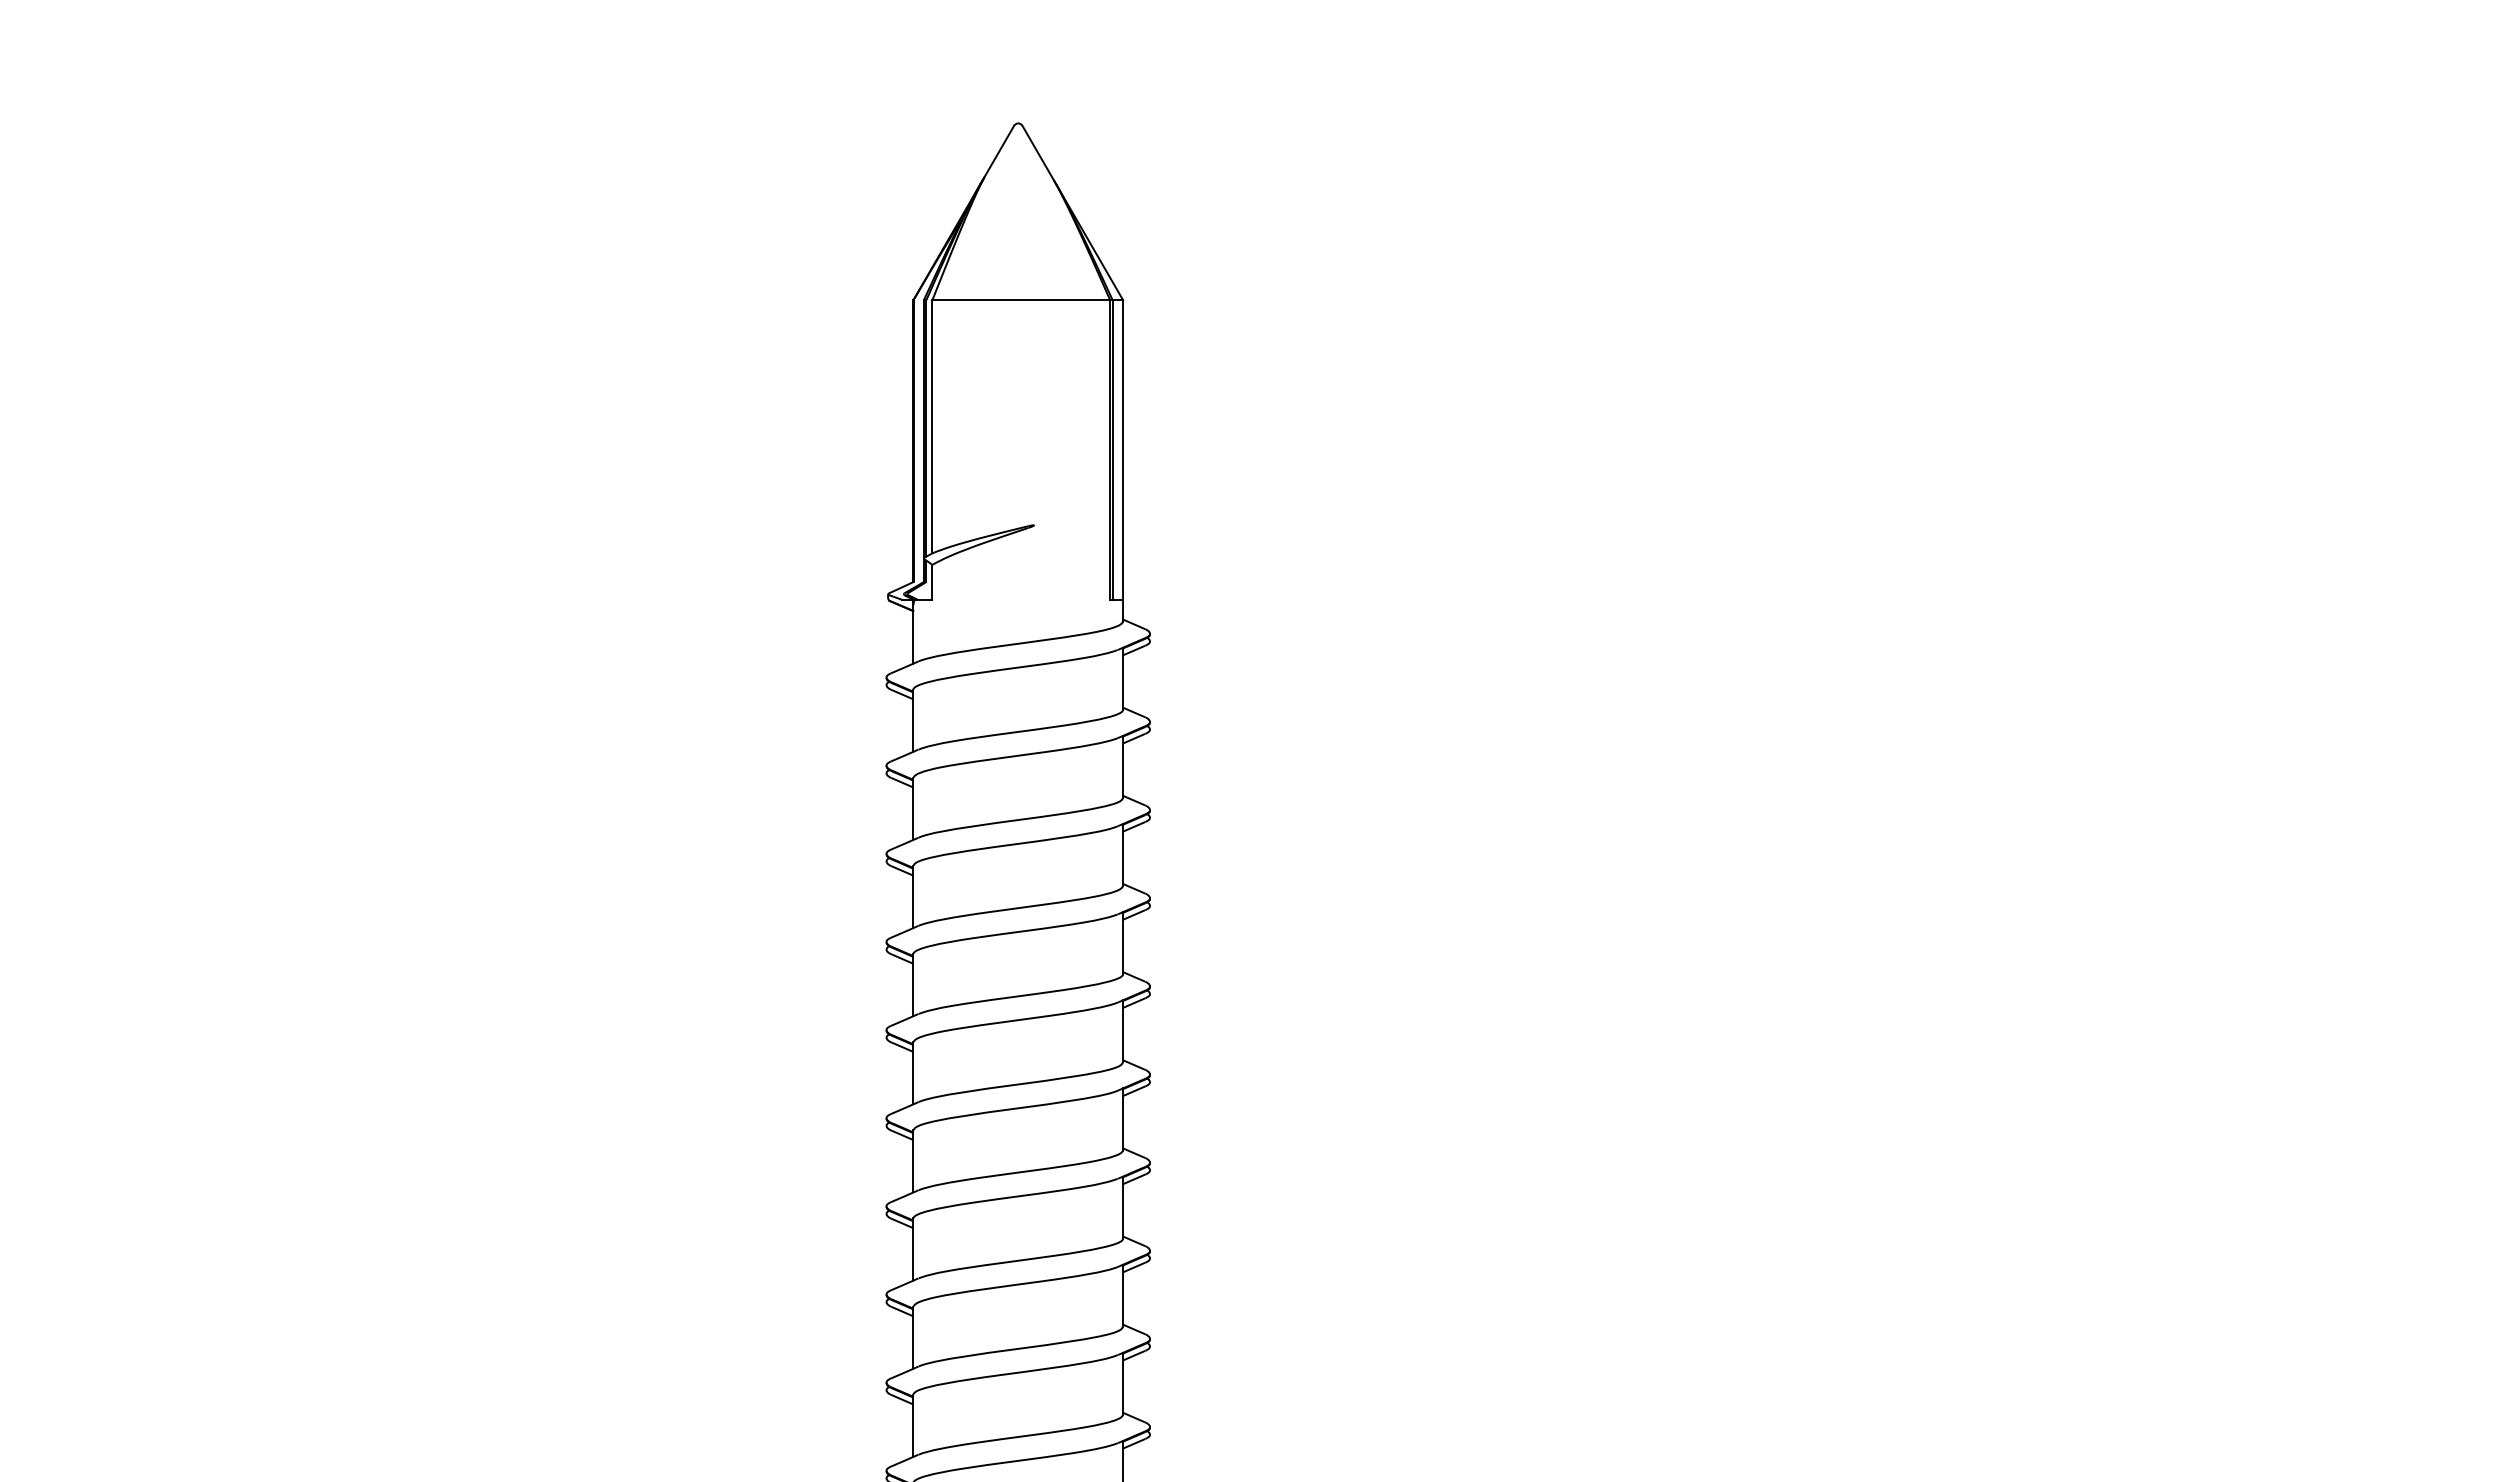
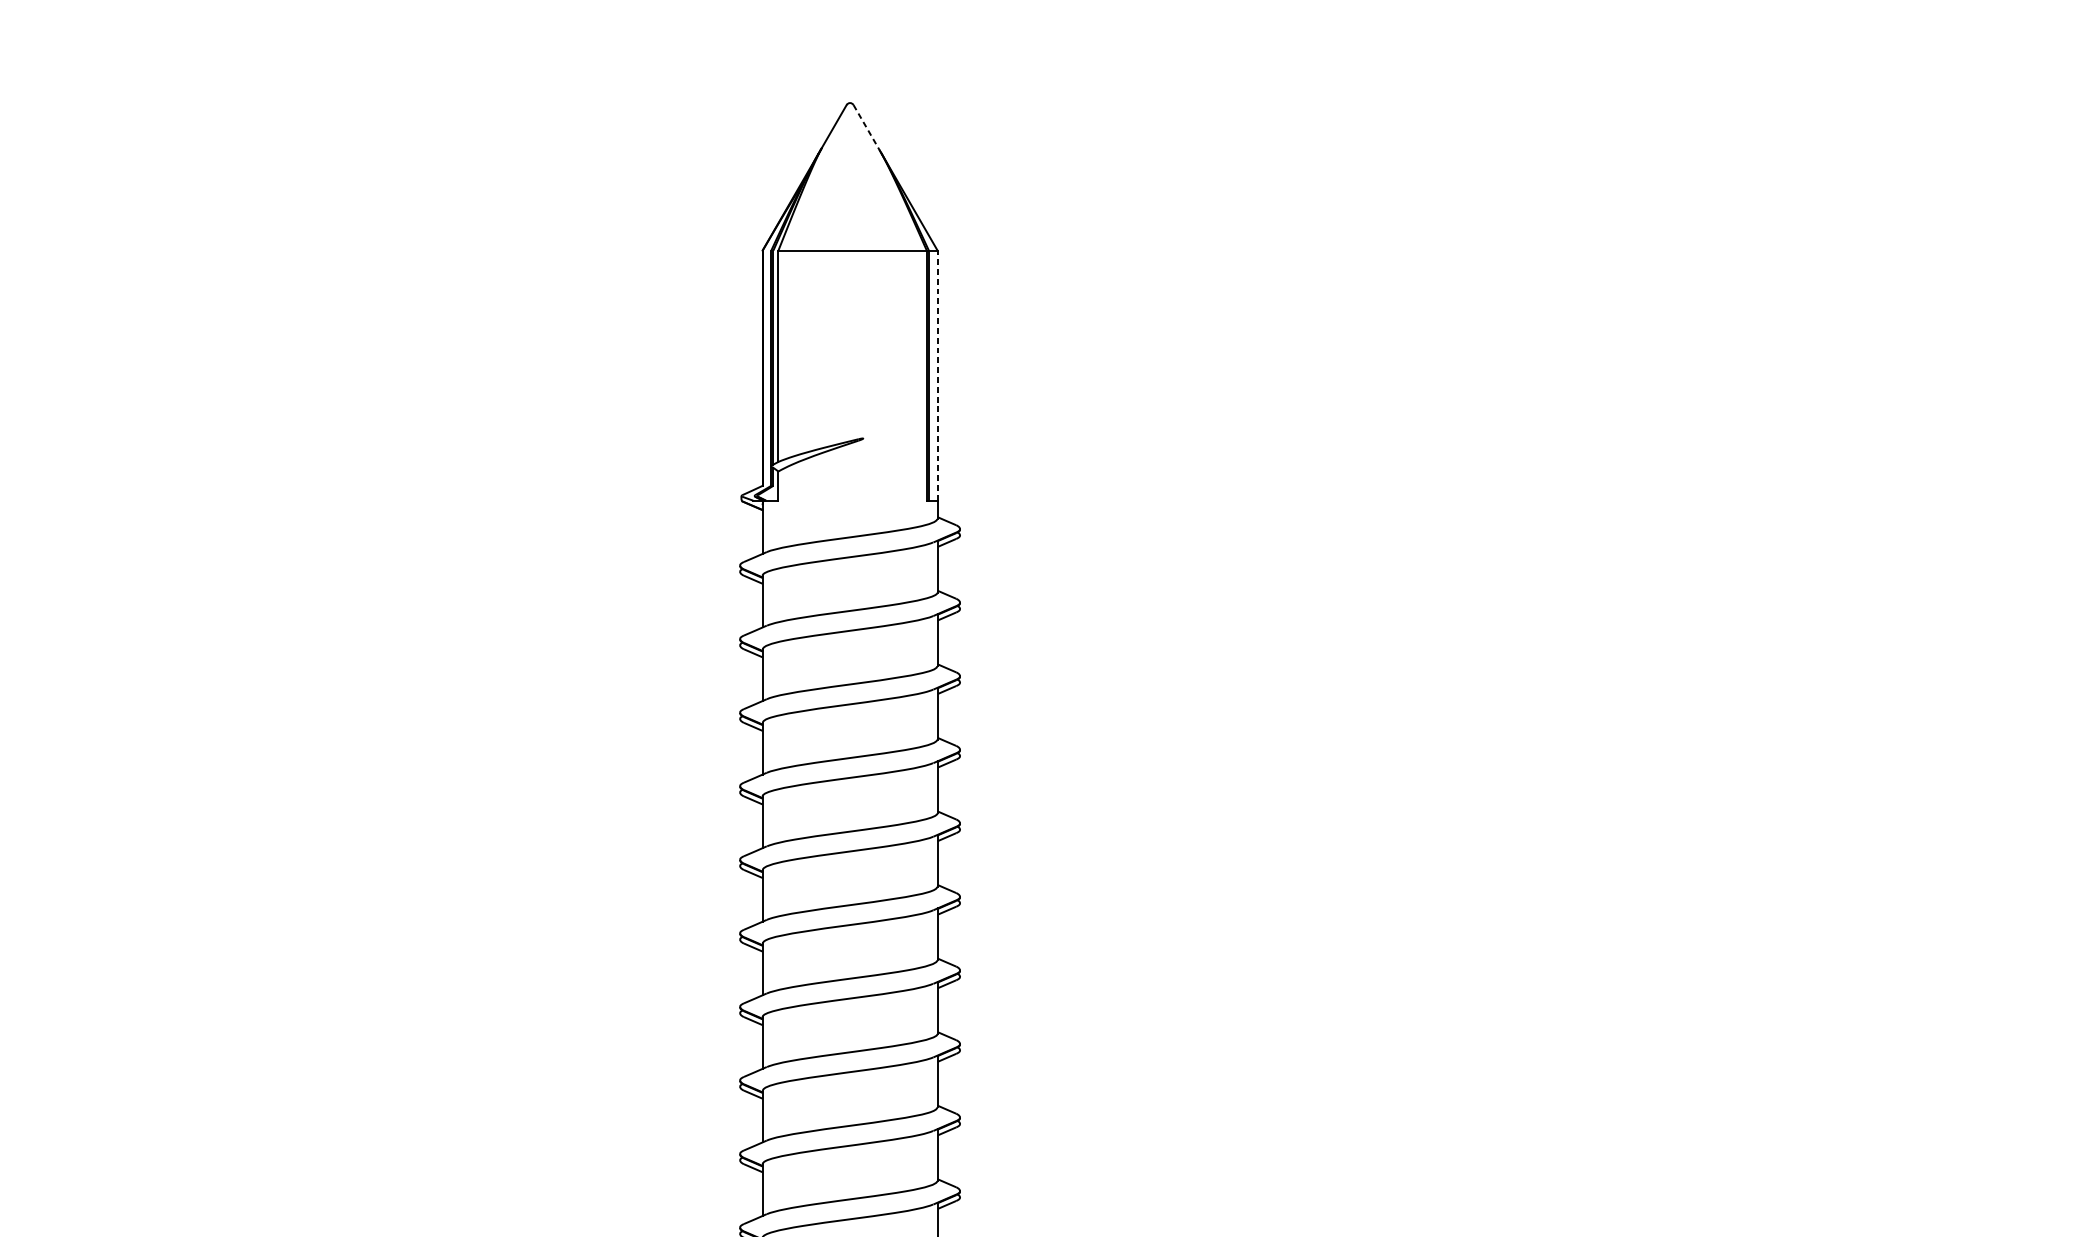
line: (1038, 153) -> (866, 128), solid -> dashed
line: (1123, 450) -> (937, 376), solid -> dashed

